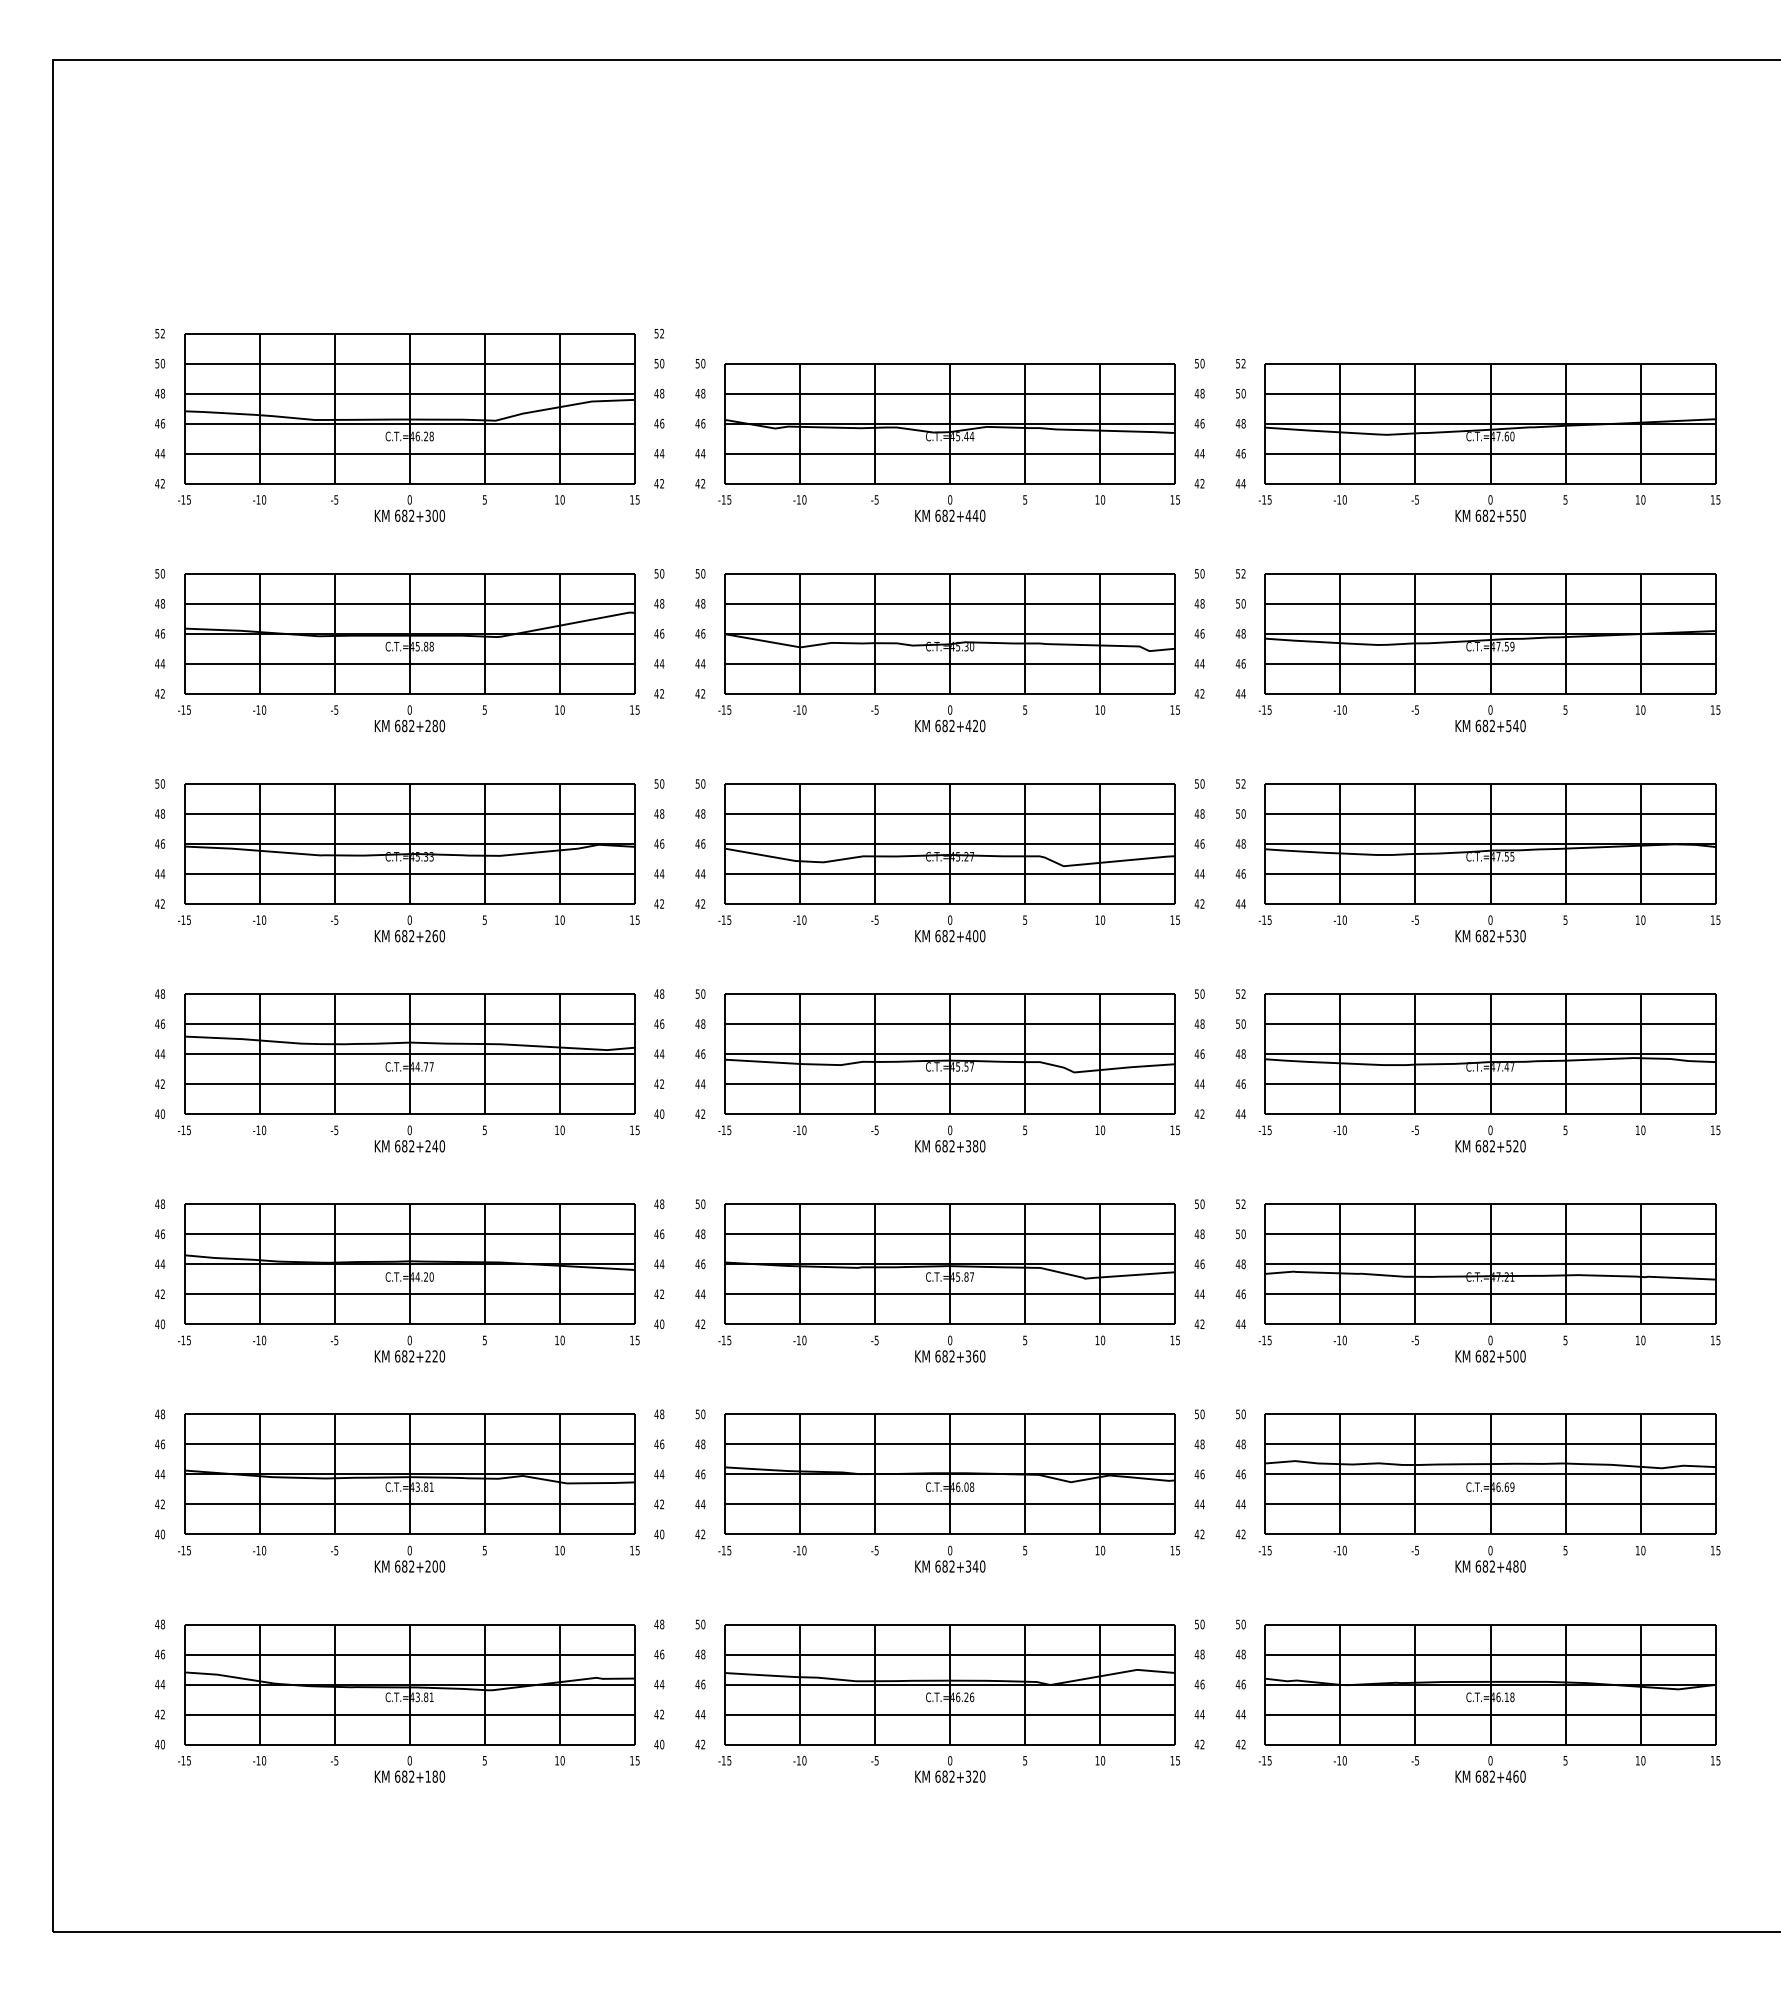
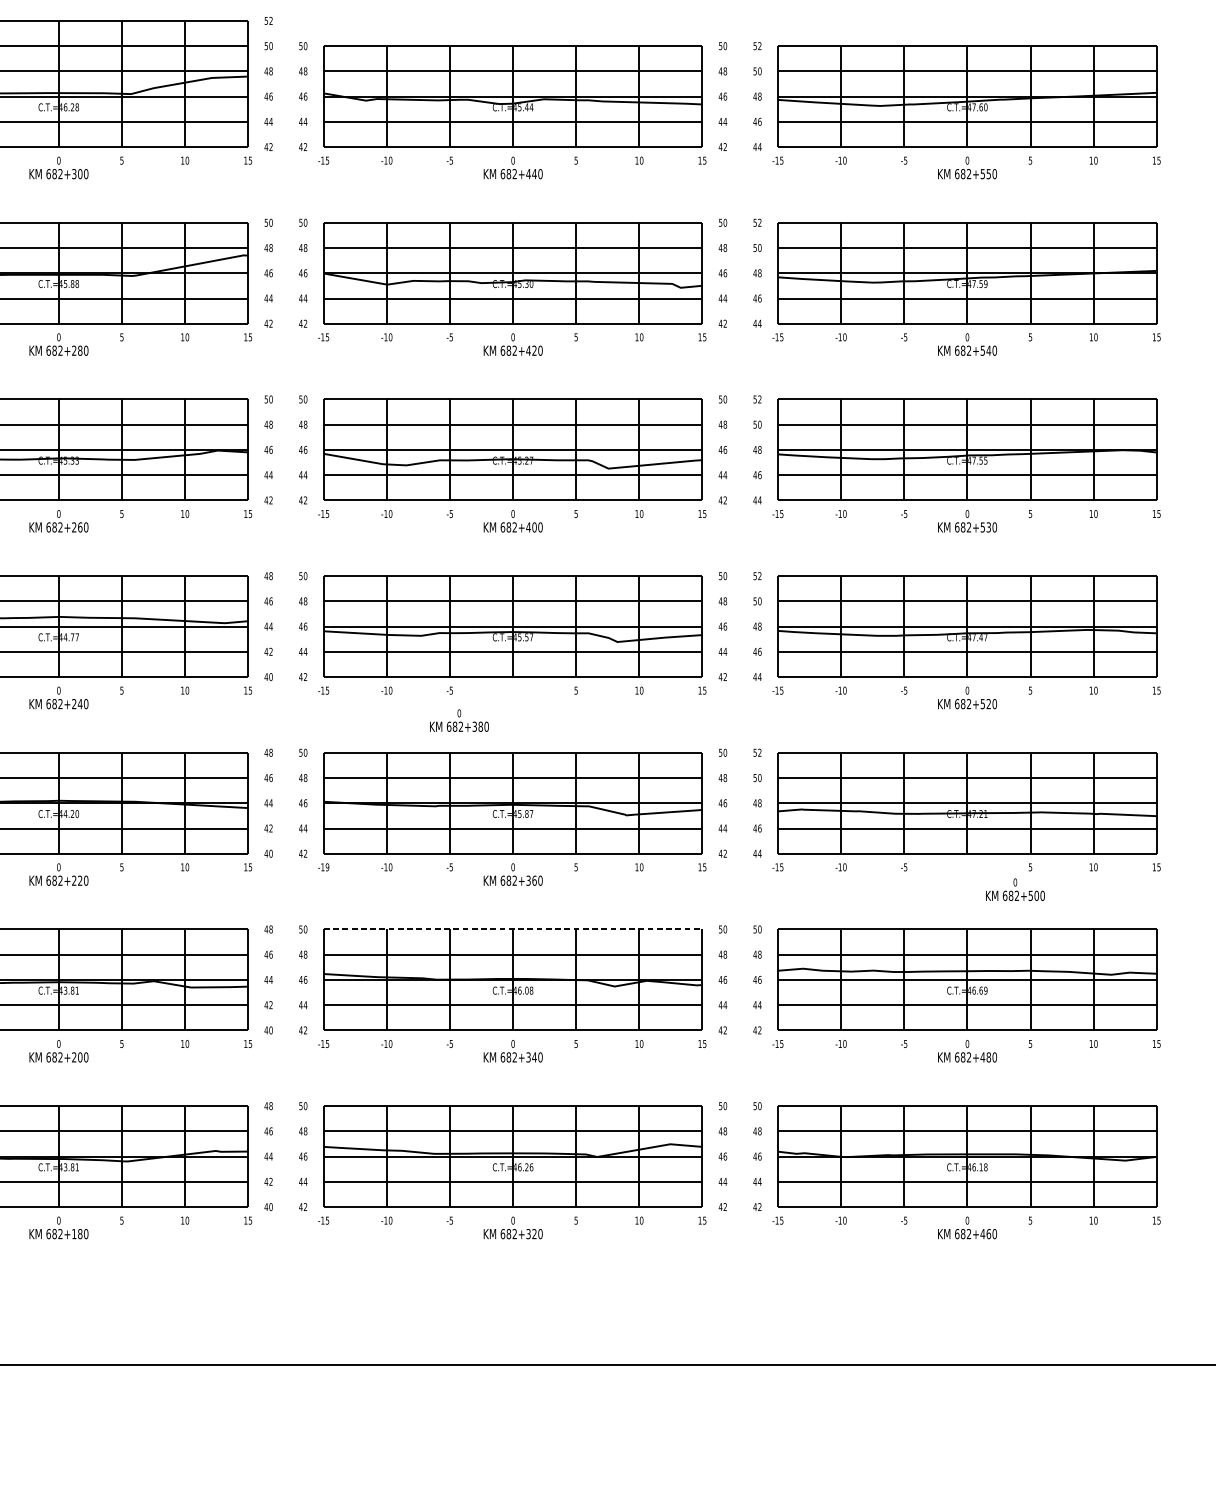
text: (950, 1138) -> (459, 720), moved
text: (729, 1339) -> (327, 866), -15 -> -19
text: (1490, 1348) -> (1015, 889), moved
line: (950, 1414) -> (513, 929), solid -> dashed

